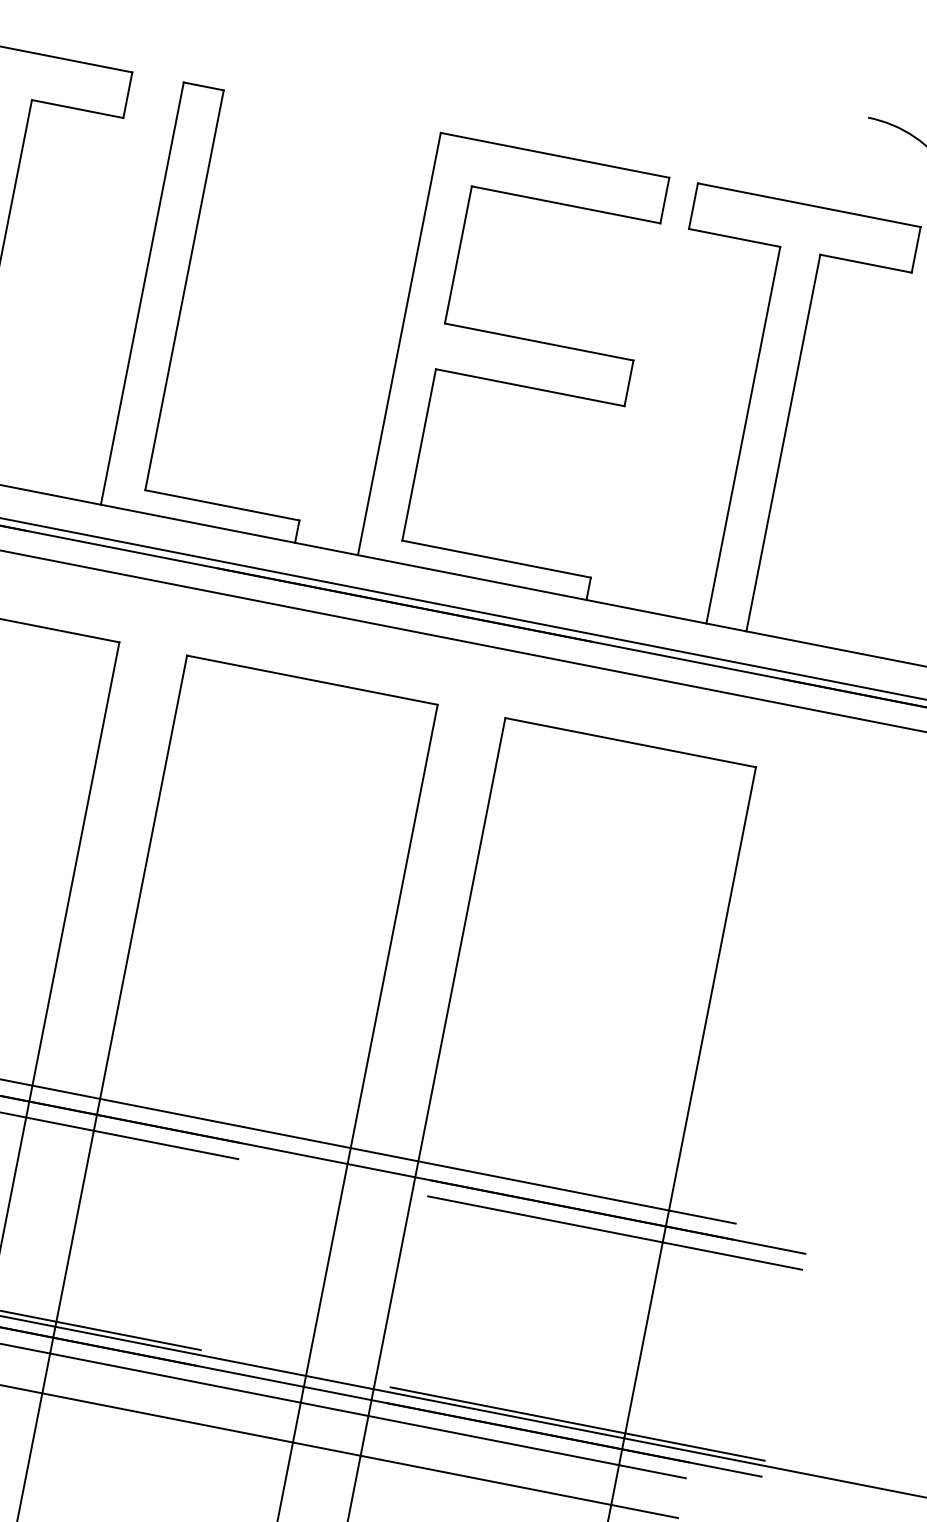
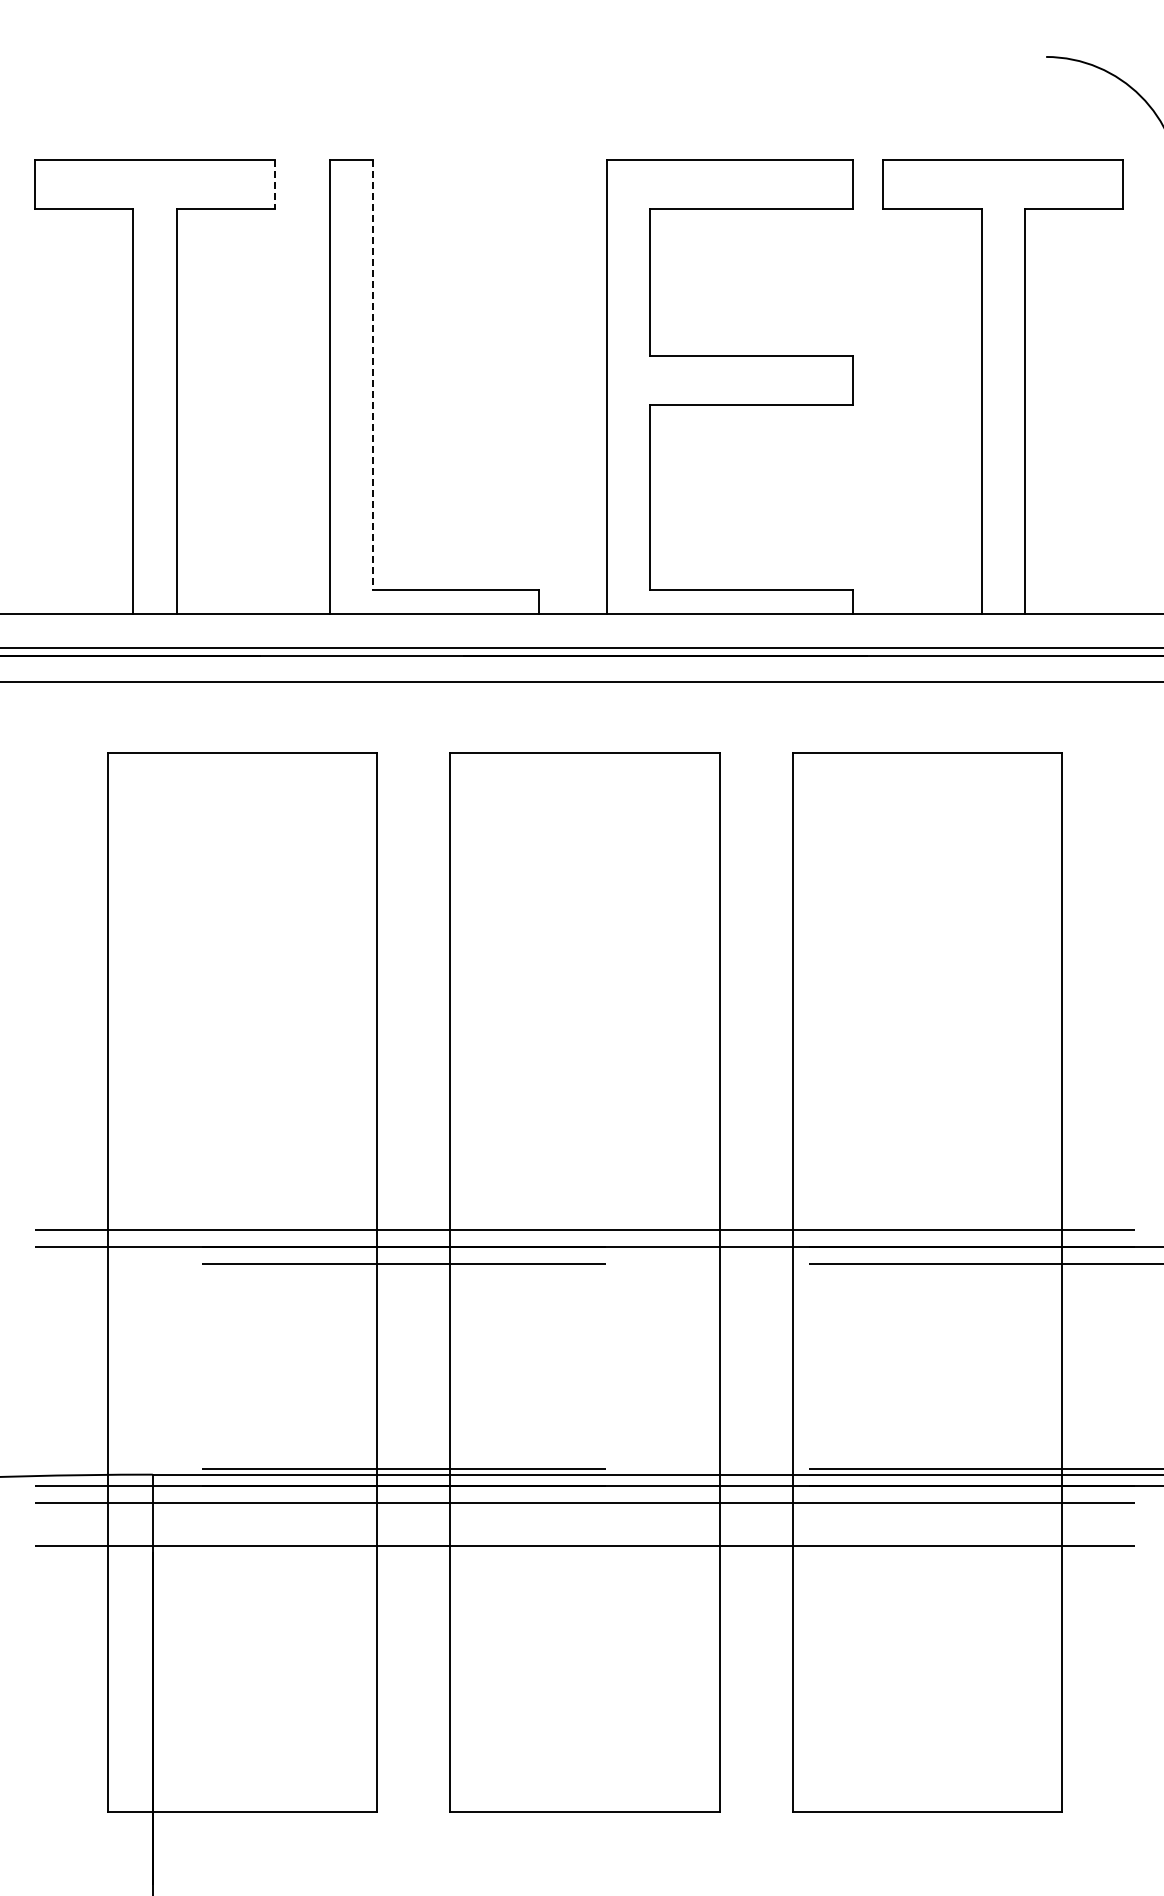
line: (127, 95) -> (274, 184), solid -> dashed
line: (184, 291) -> (373, 375), solid -> dashed

